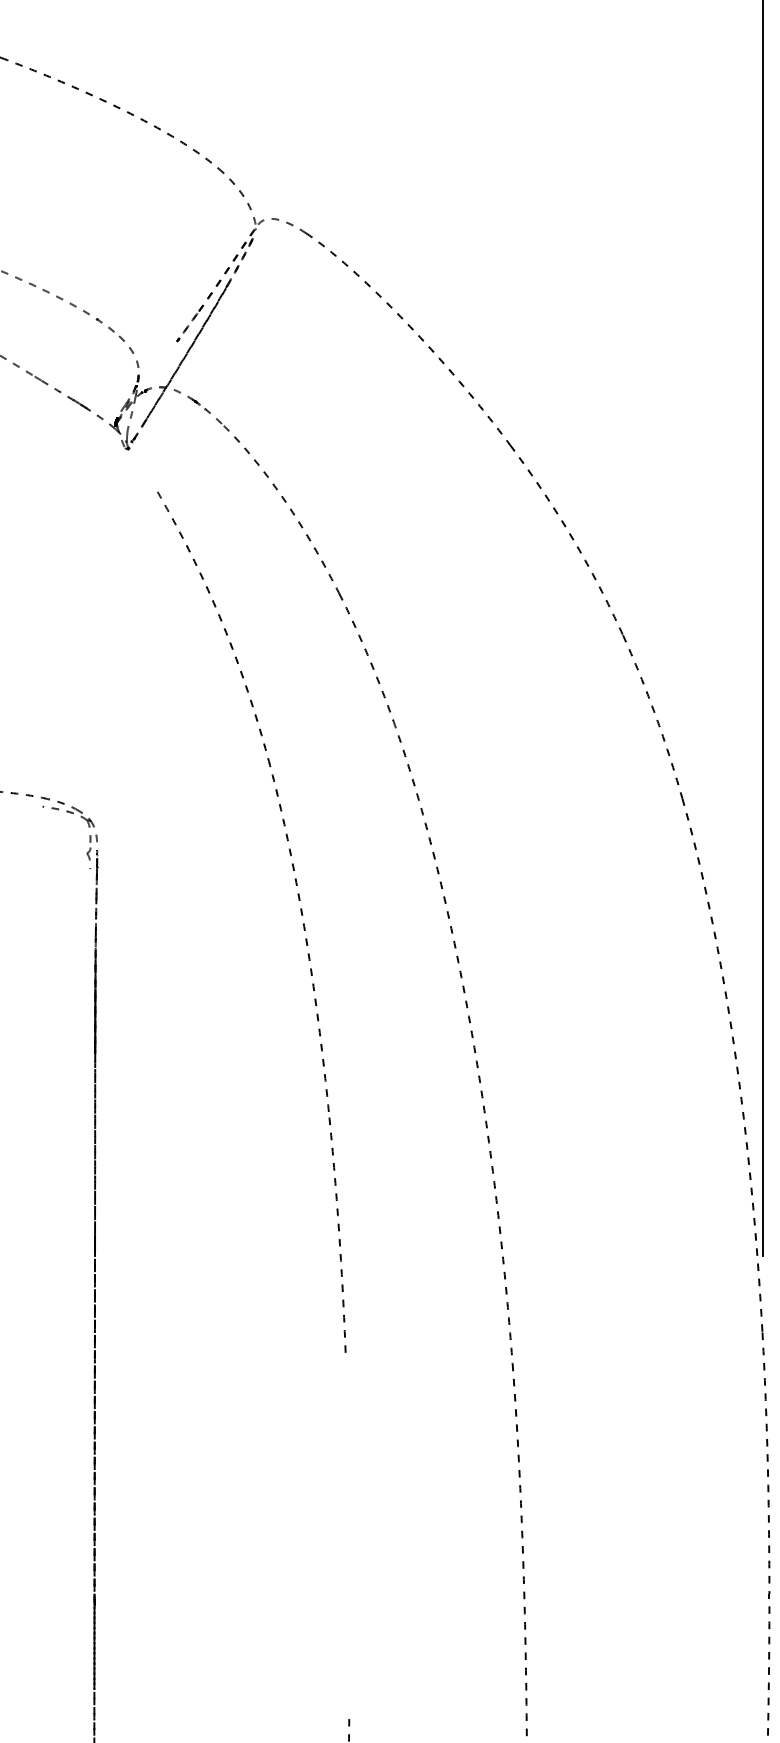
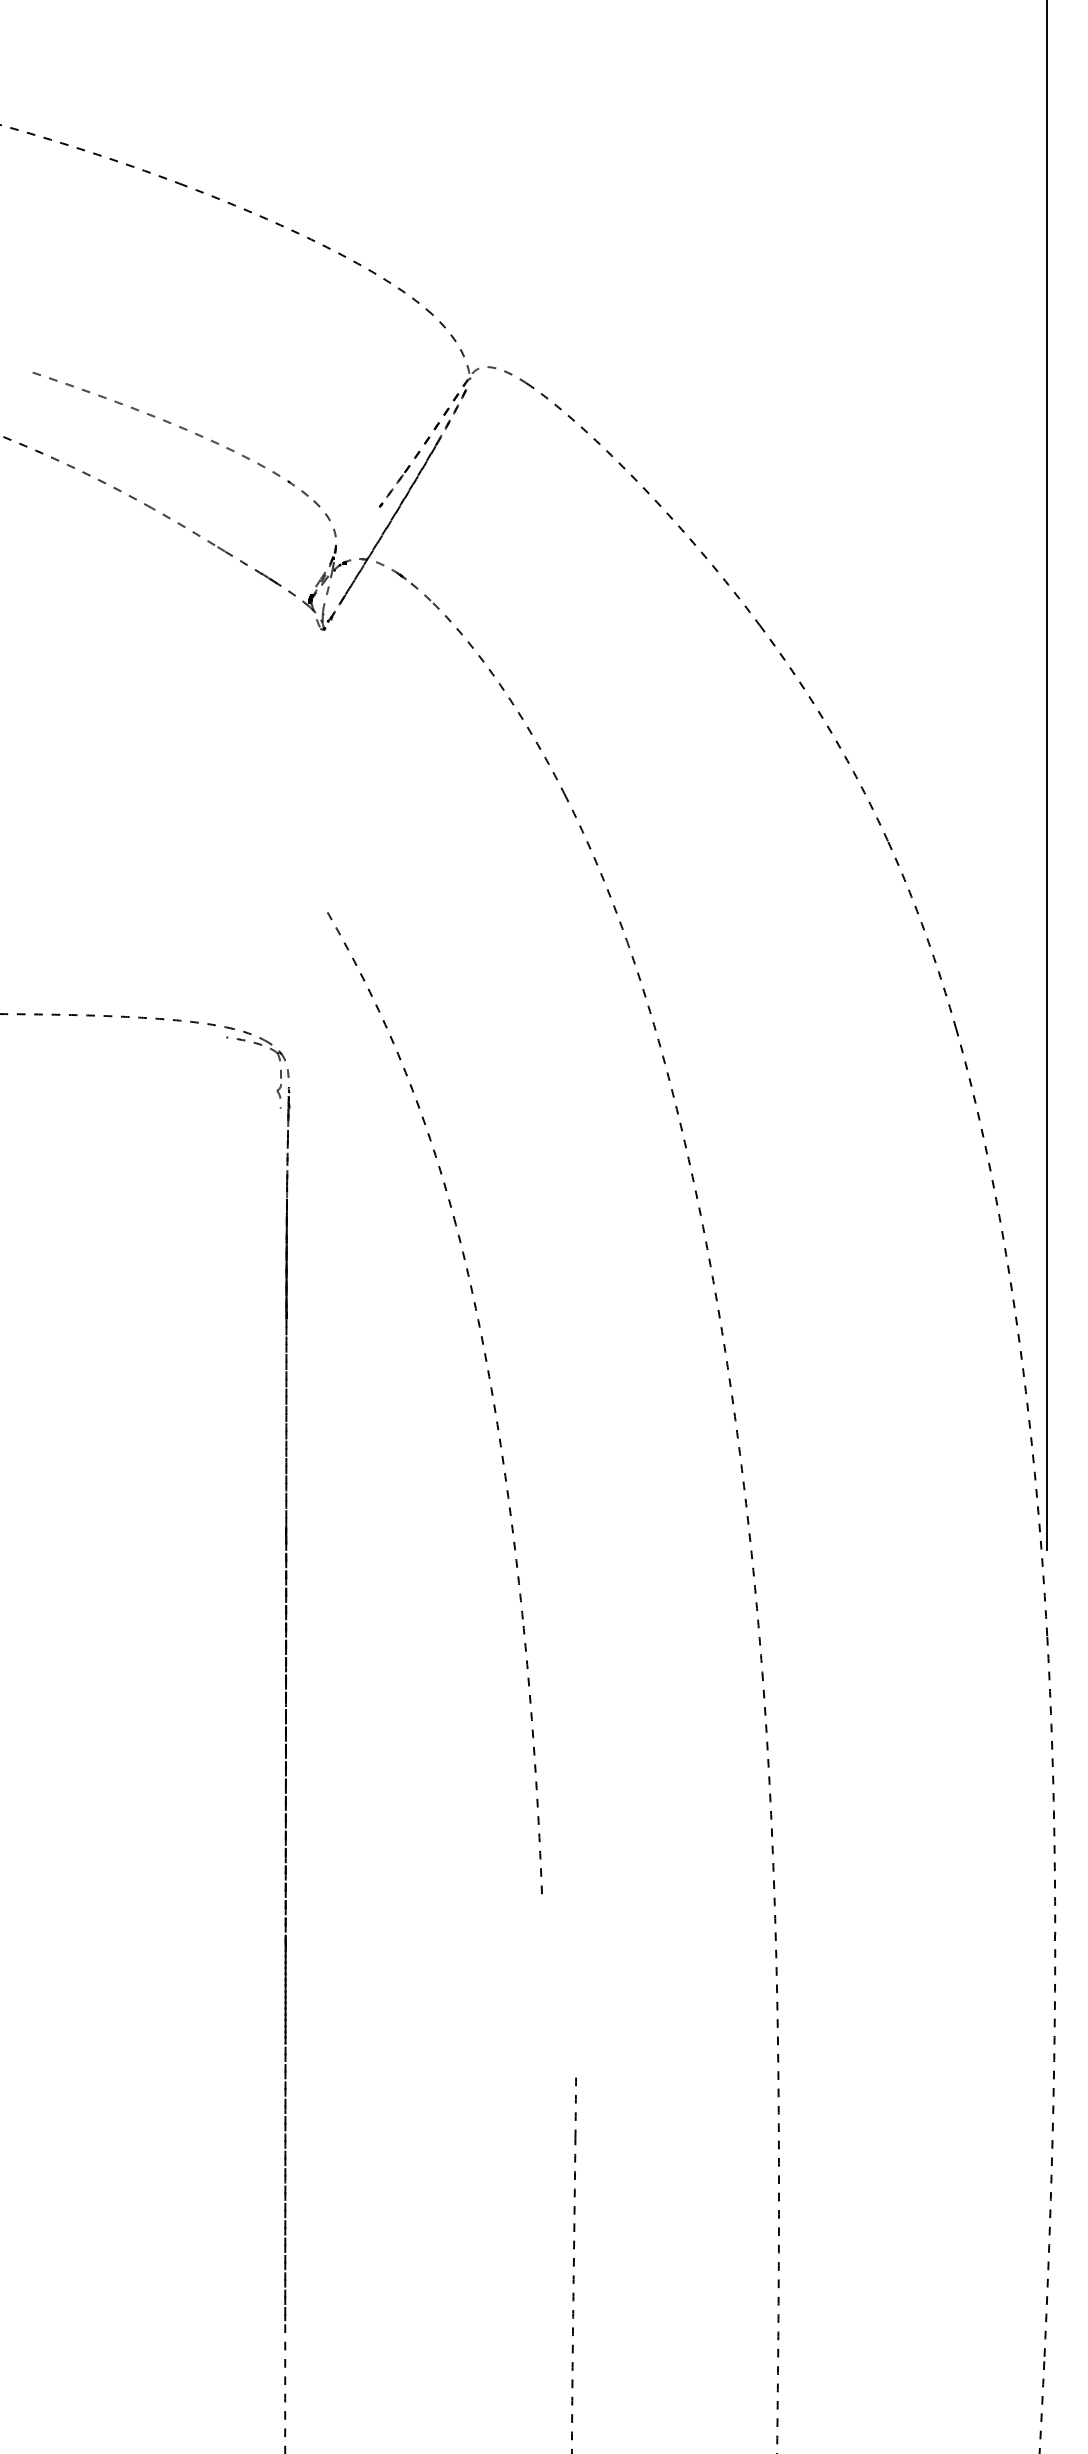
part: (300, 911) -> (490, 1390), moved

